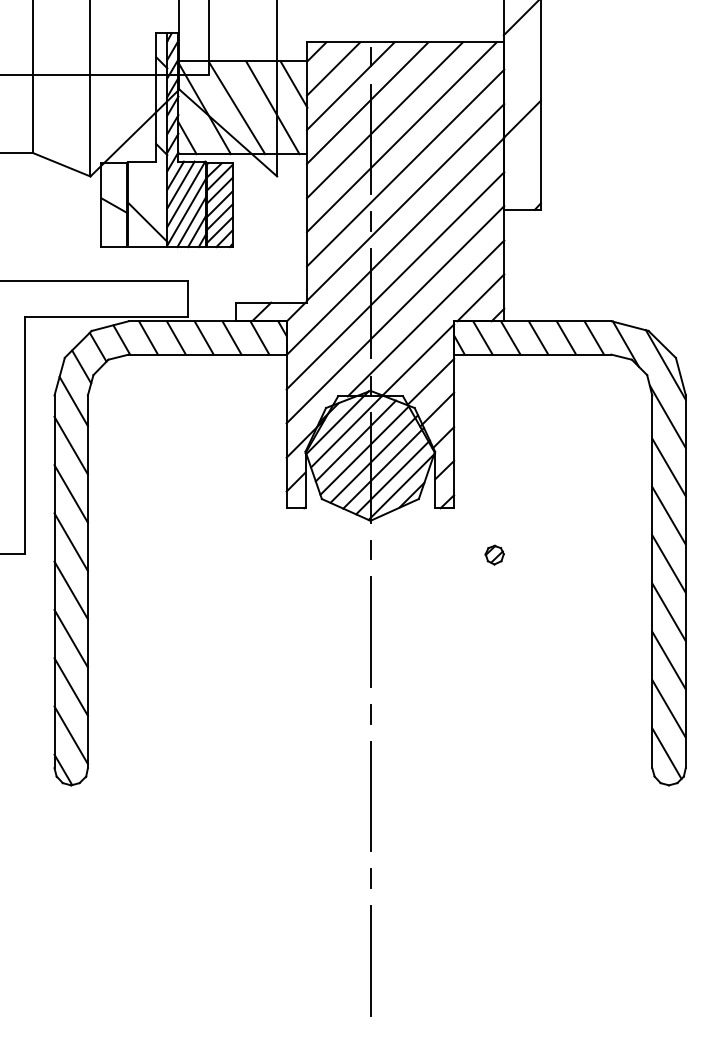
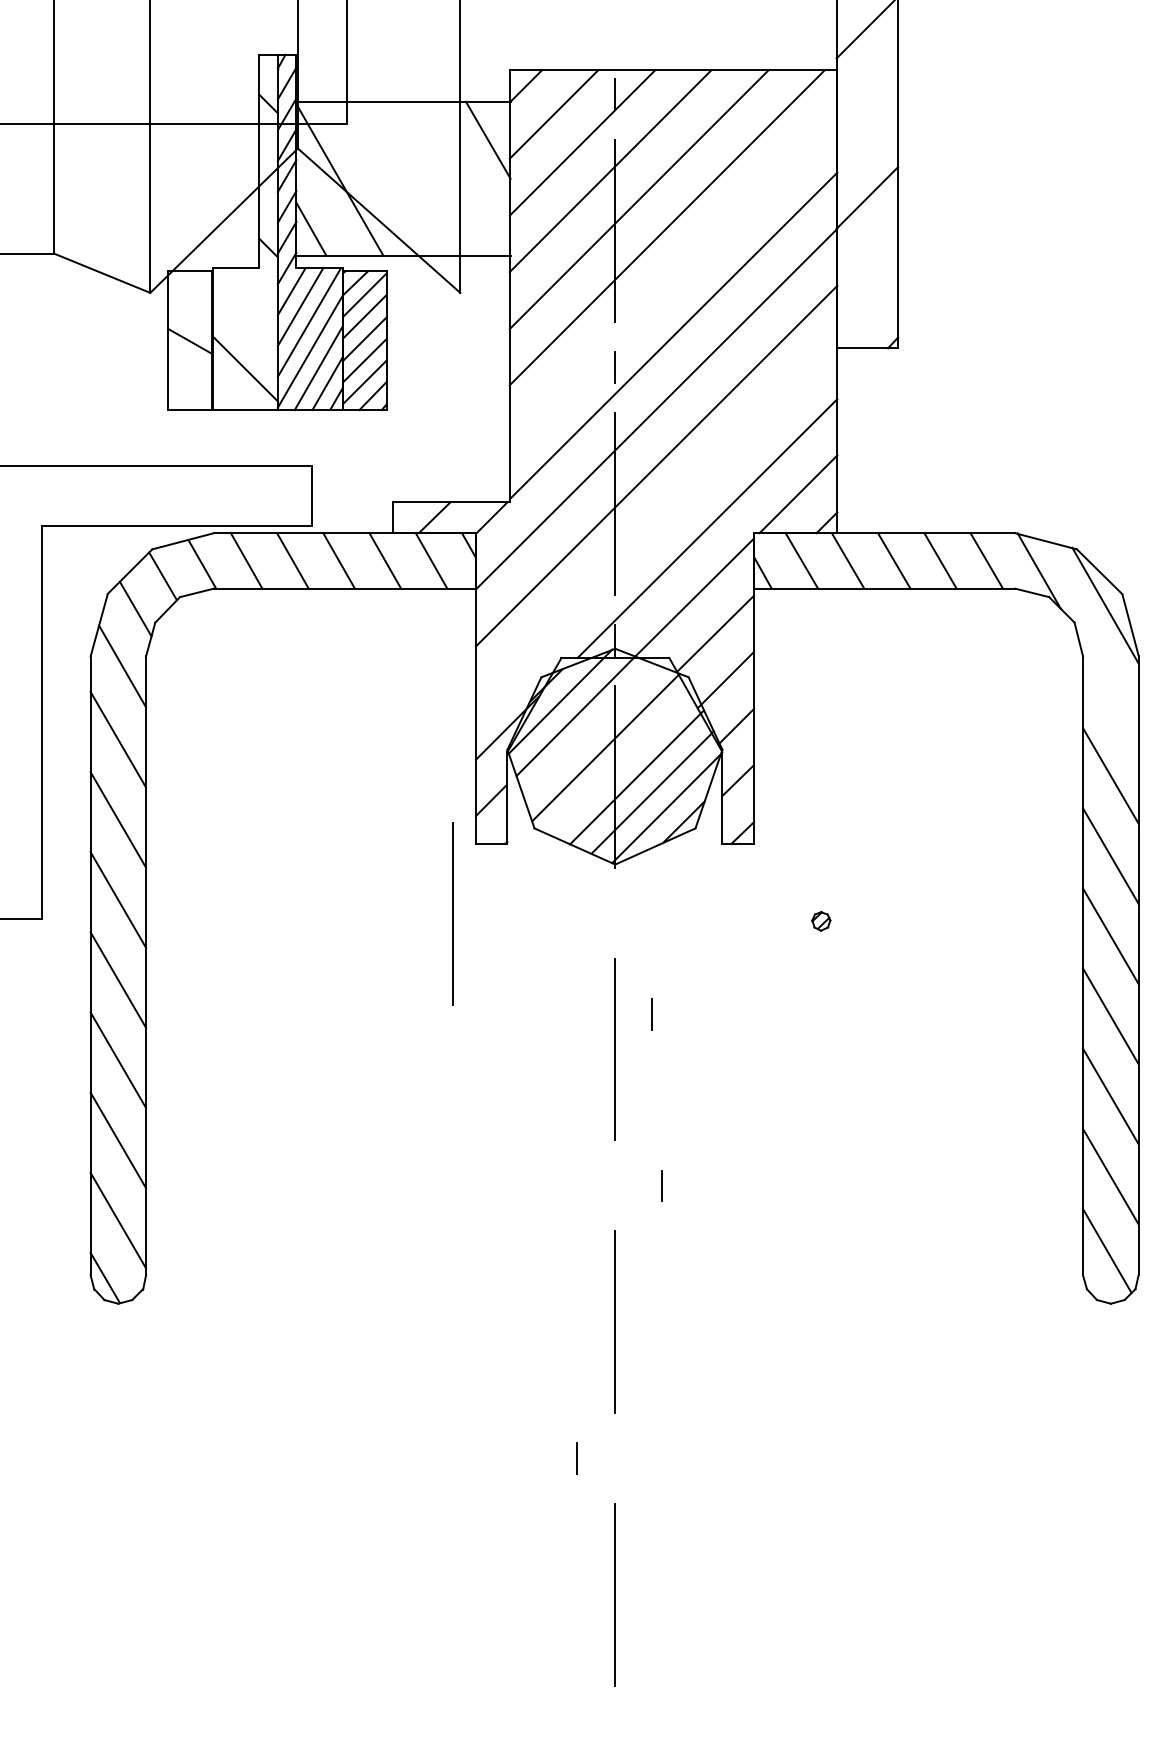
line: (236, 107) -> (392, 178), removed
line: (272, 107) -> (452, 178), removed
line: (405, 167) -> (673, 277), removed
line: (395, 314) -> (656, 522), removed
line: (667, 416) -> (1108, 691), removed
line: (355, 440) -> (590, 731), removed
line: (373, 458) -> (620, 761), removed
line: (370, 549) -> (651, 1013), moved
line: (272, 550) -> (452, 913), added
part: (494, 554) -> (821, 920), size x0.6
line: (370, 714) -> (661, 1186), moved
line: (370, 878) -> (577, 1458), moved

